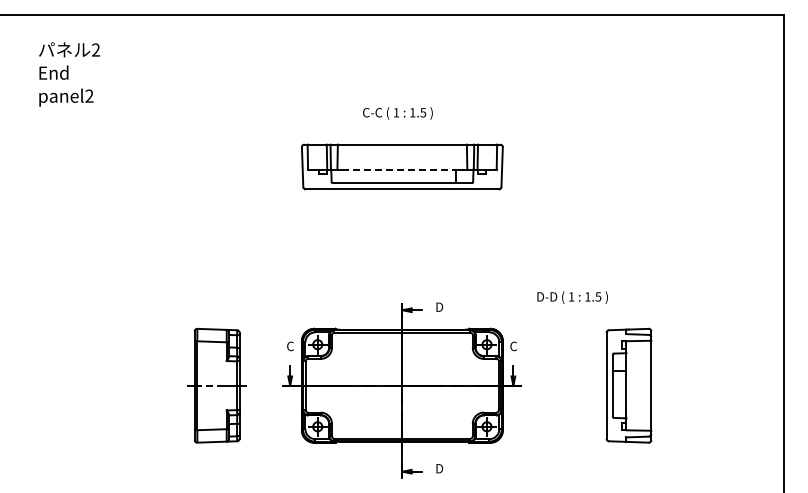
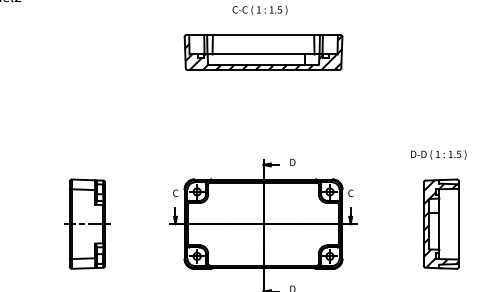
hatch: (402, 167) -> (263, 52), added
line: (398, 169) -> (260, 54), dashed -> solid
text: (572, 297) -> (438, 154), moved
part: (216, 385) -> (87, 223), moved
hatch: (628, 385) -> (441, 223), added

